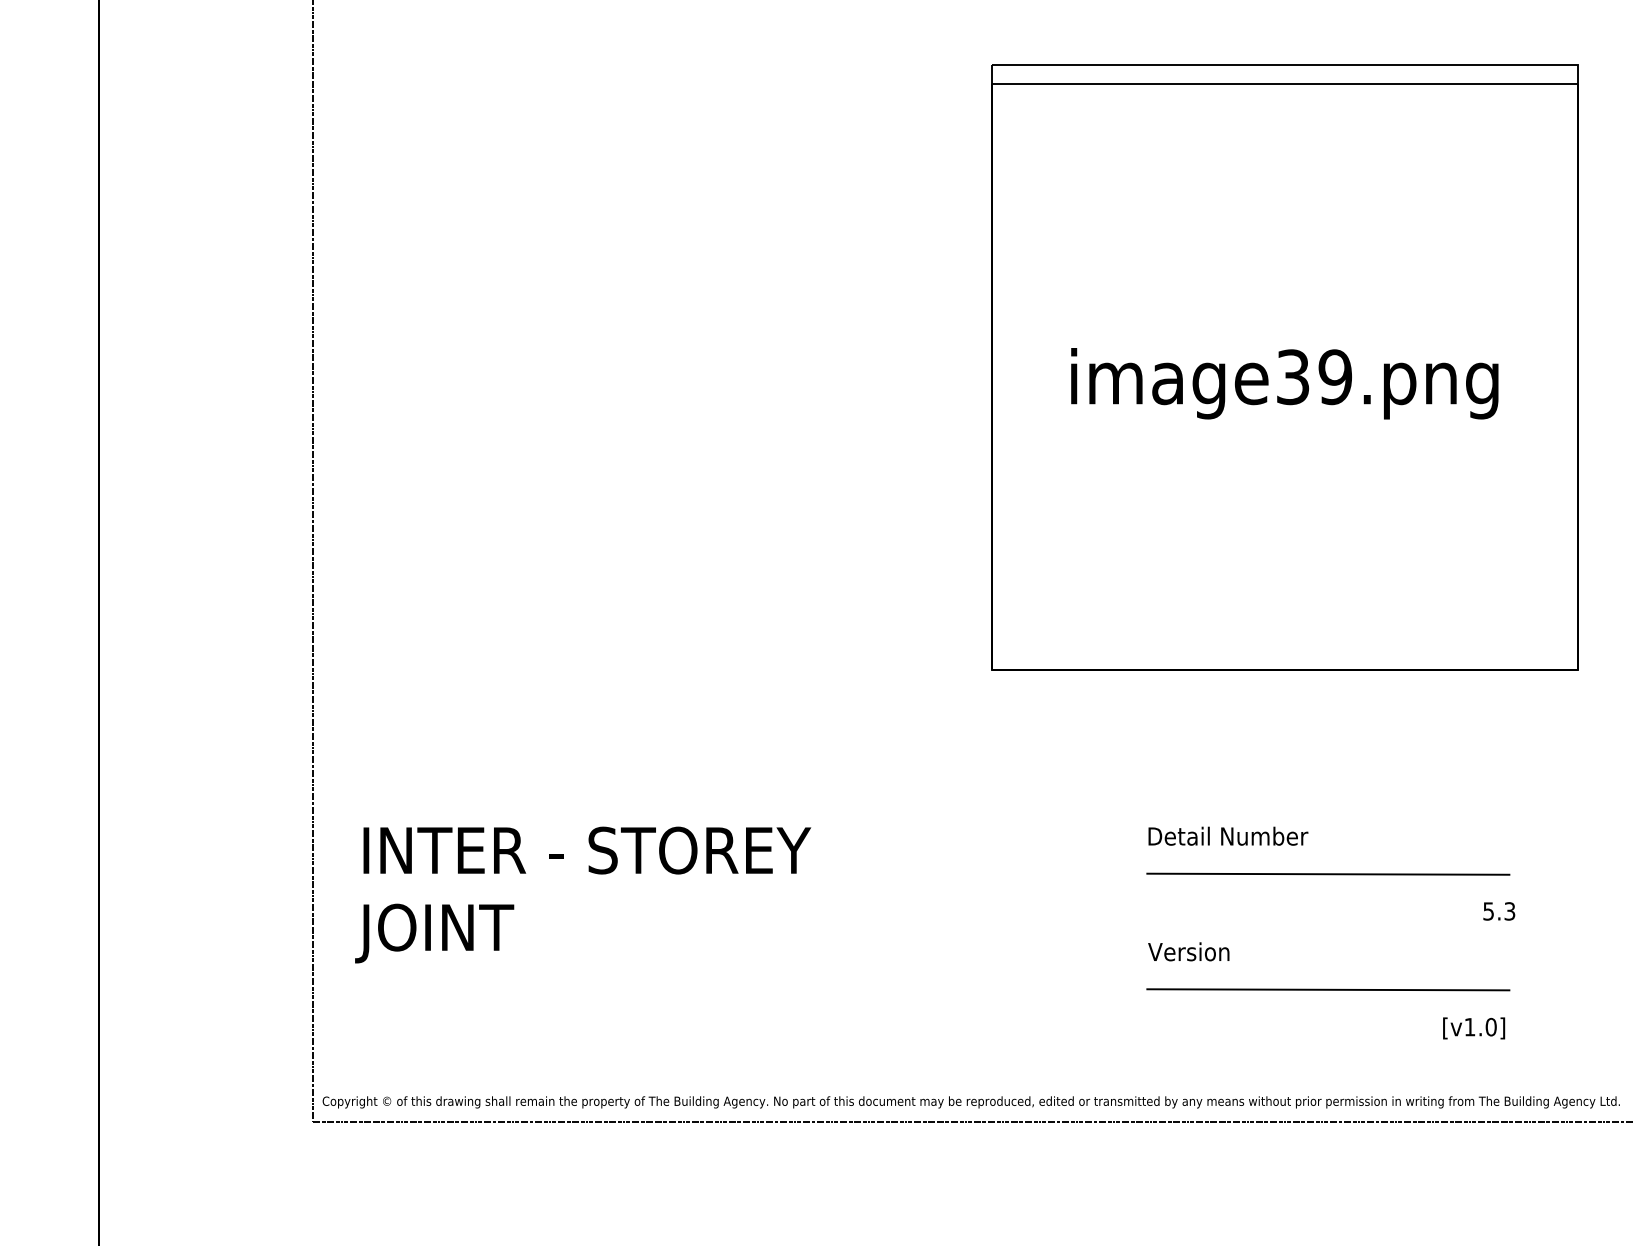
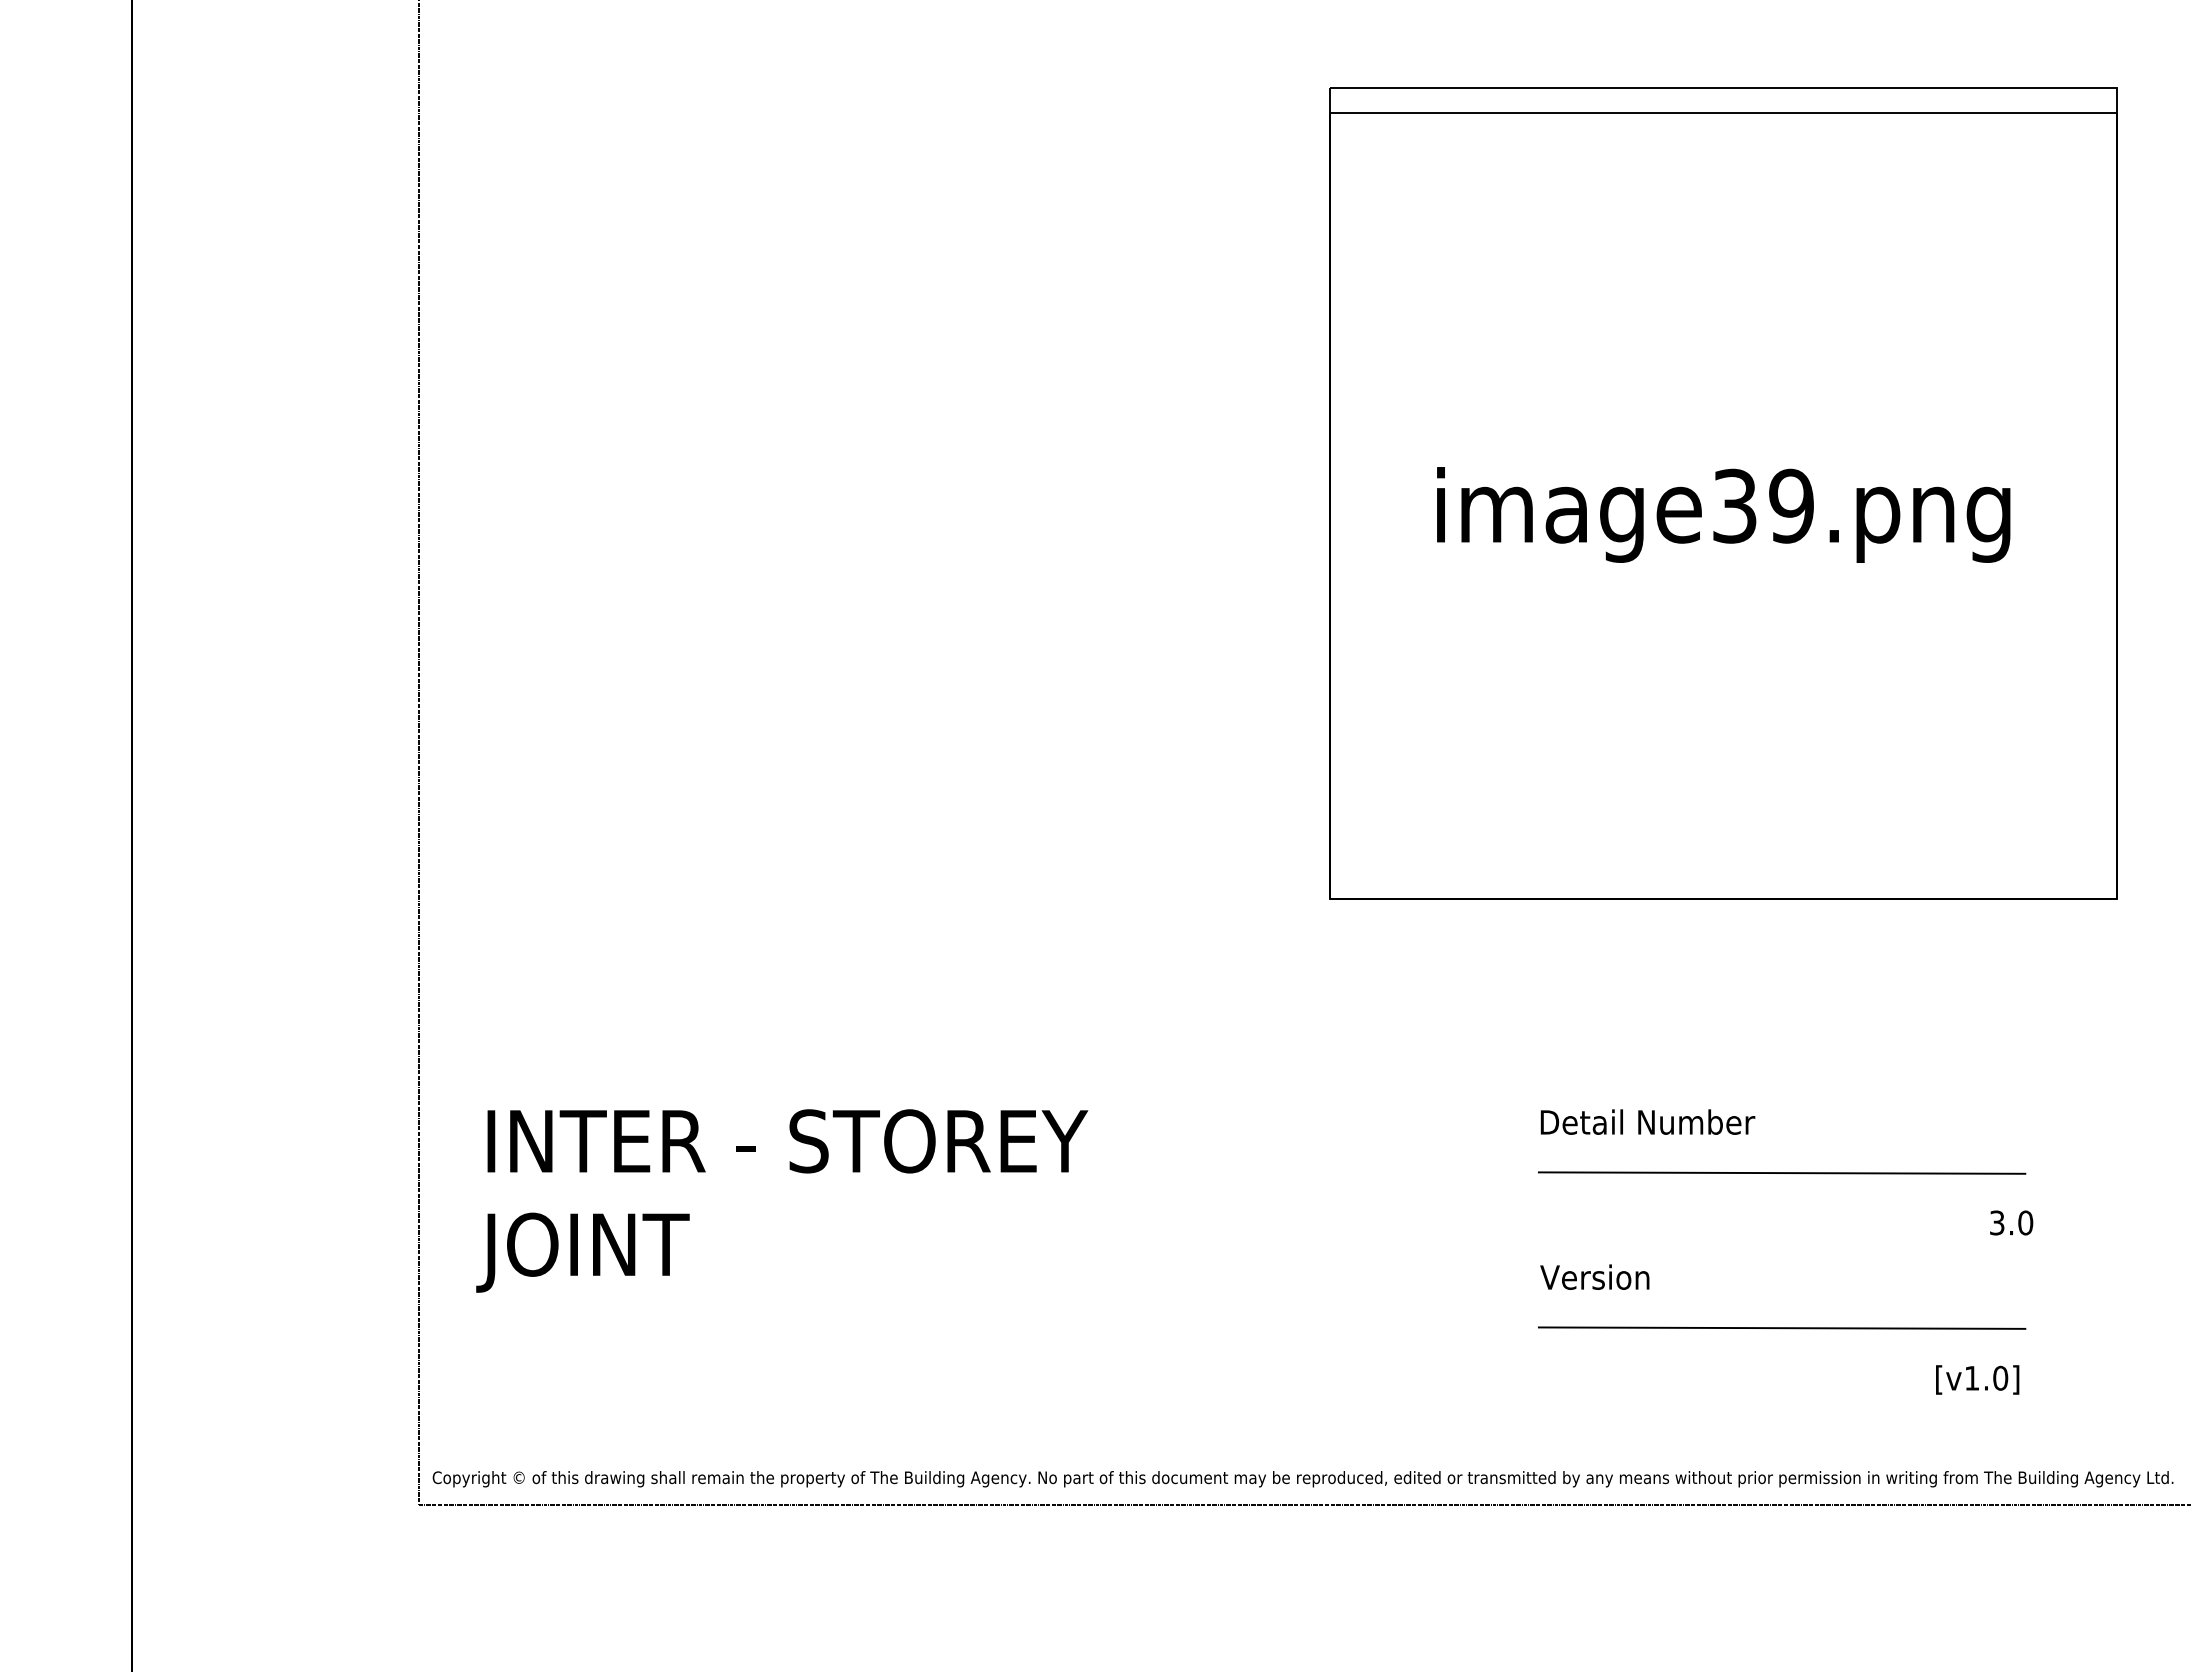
text: (1499, 911) -> (2011, 1222), 5.3 -> 3.0

